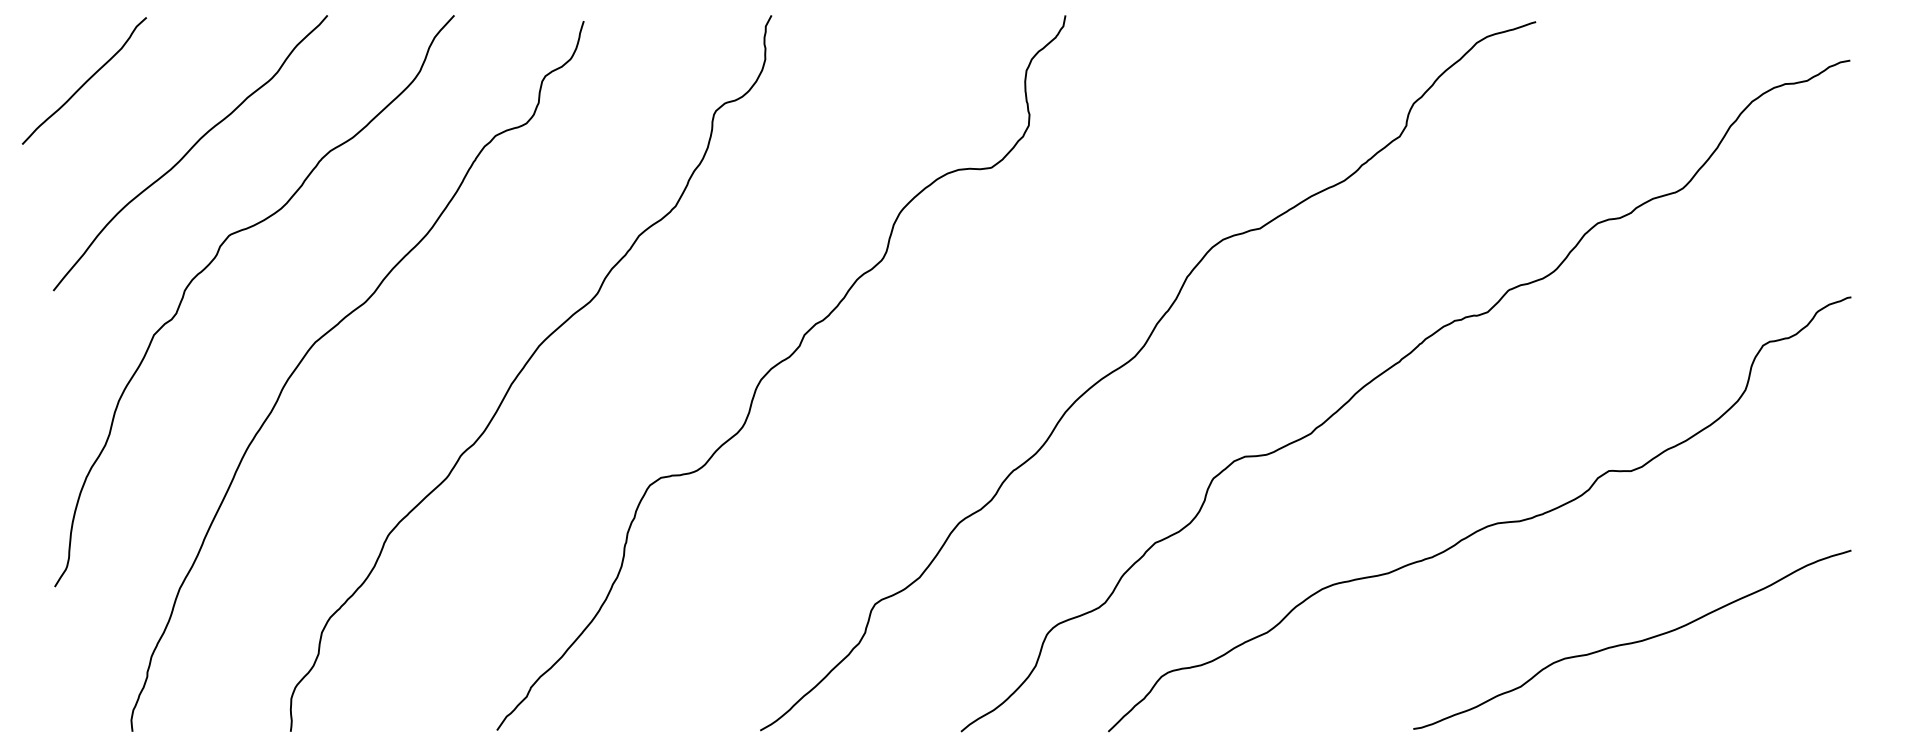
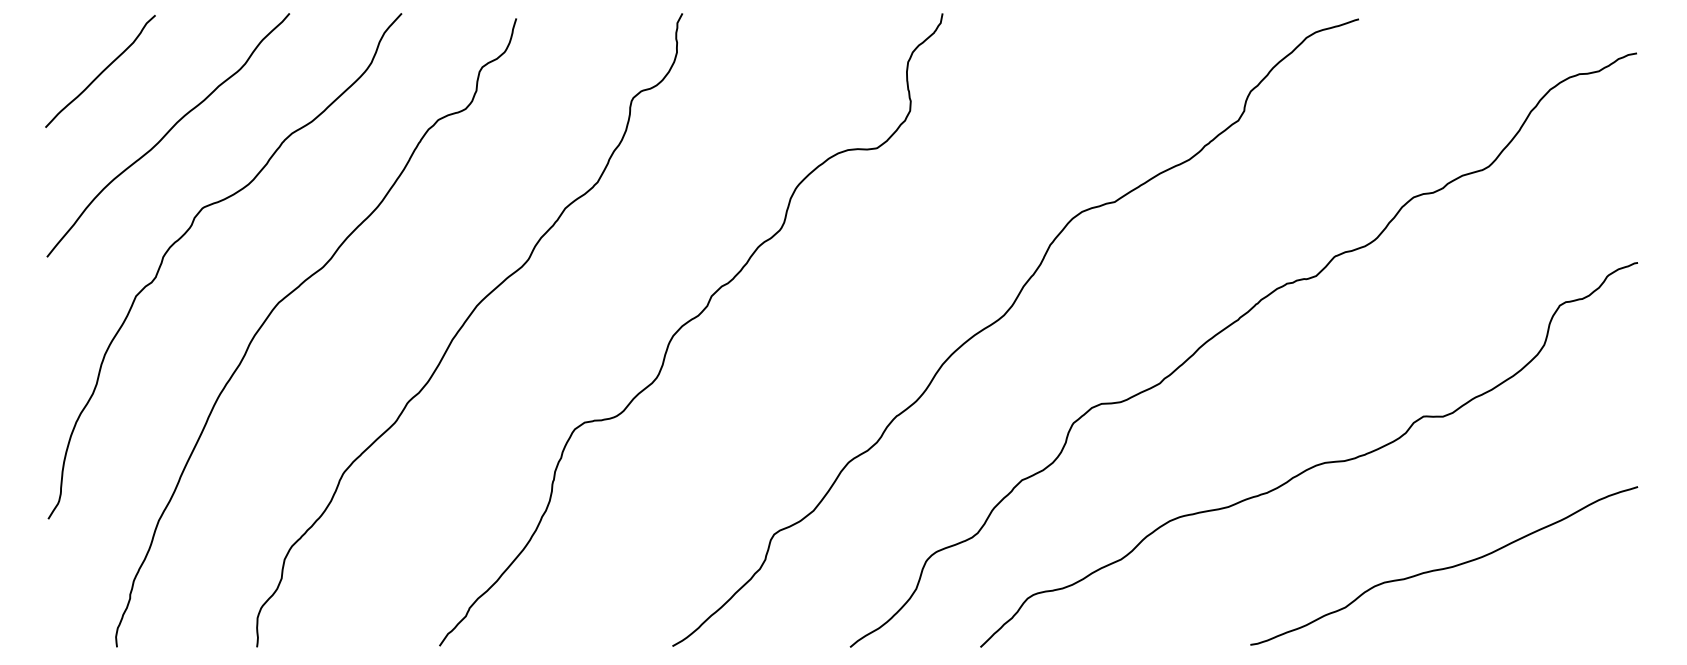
curve: (85, 81) -> (101, 71), moved

